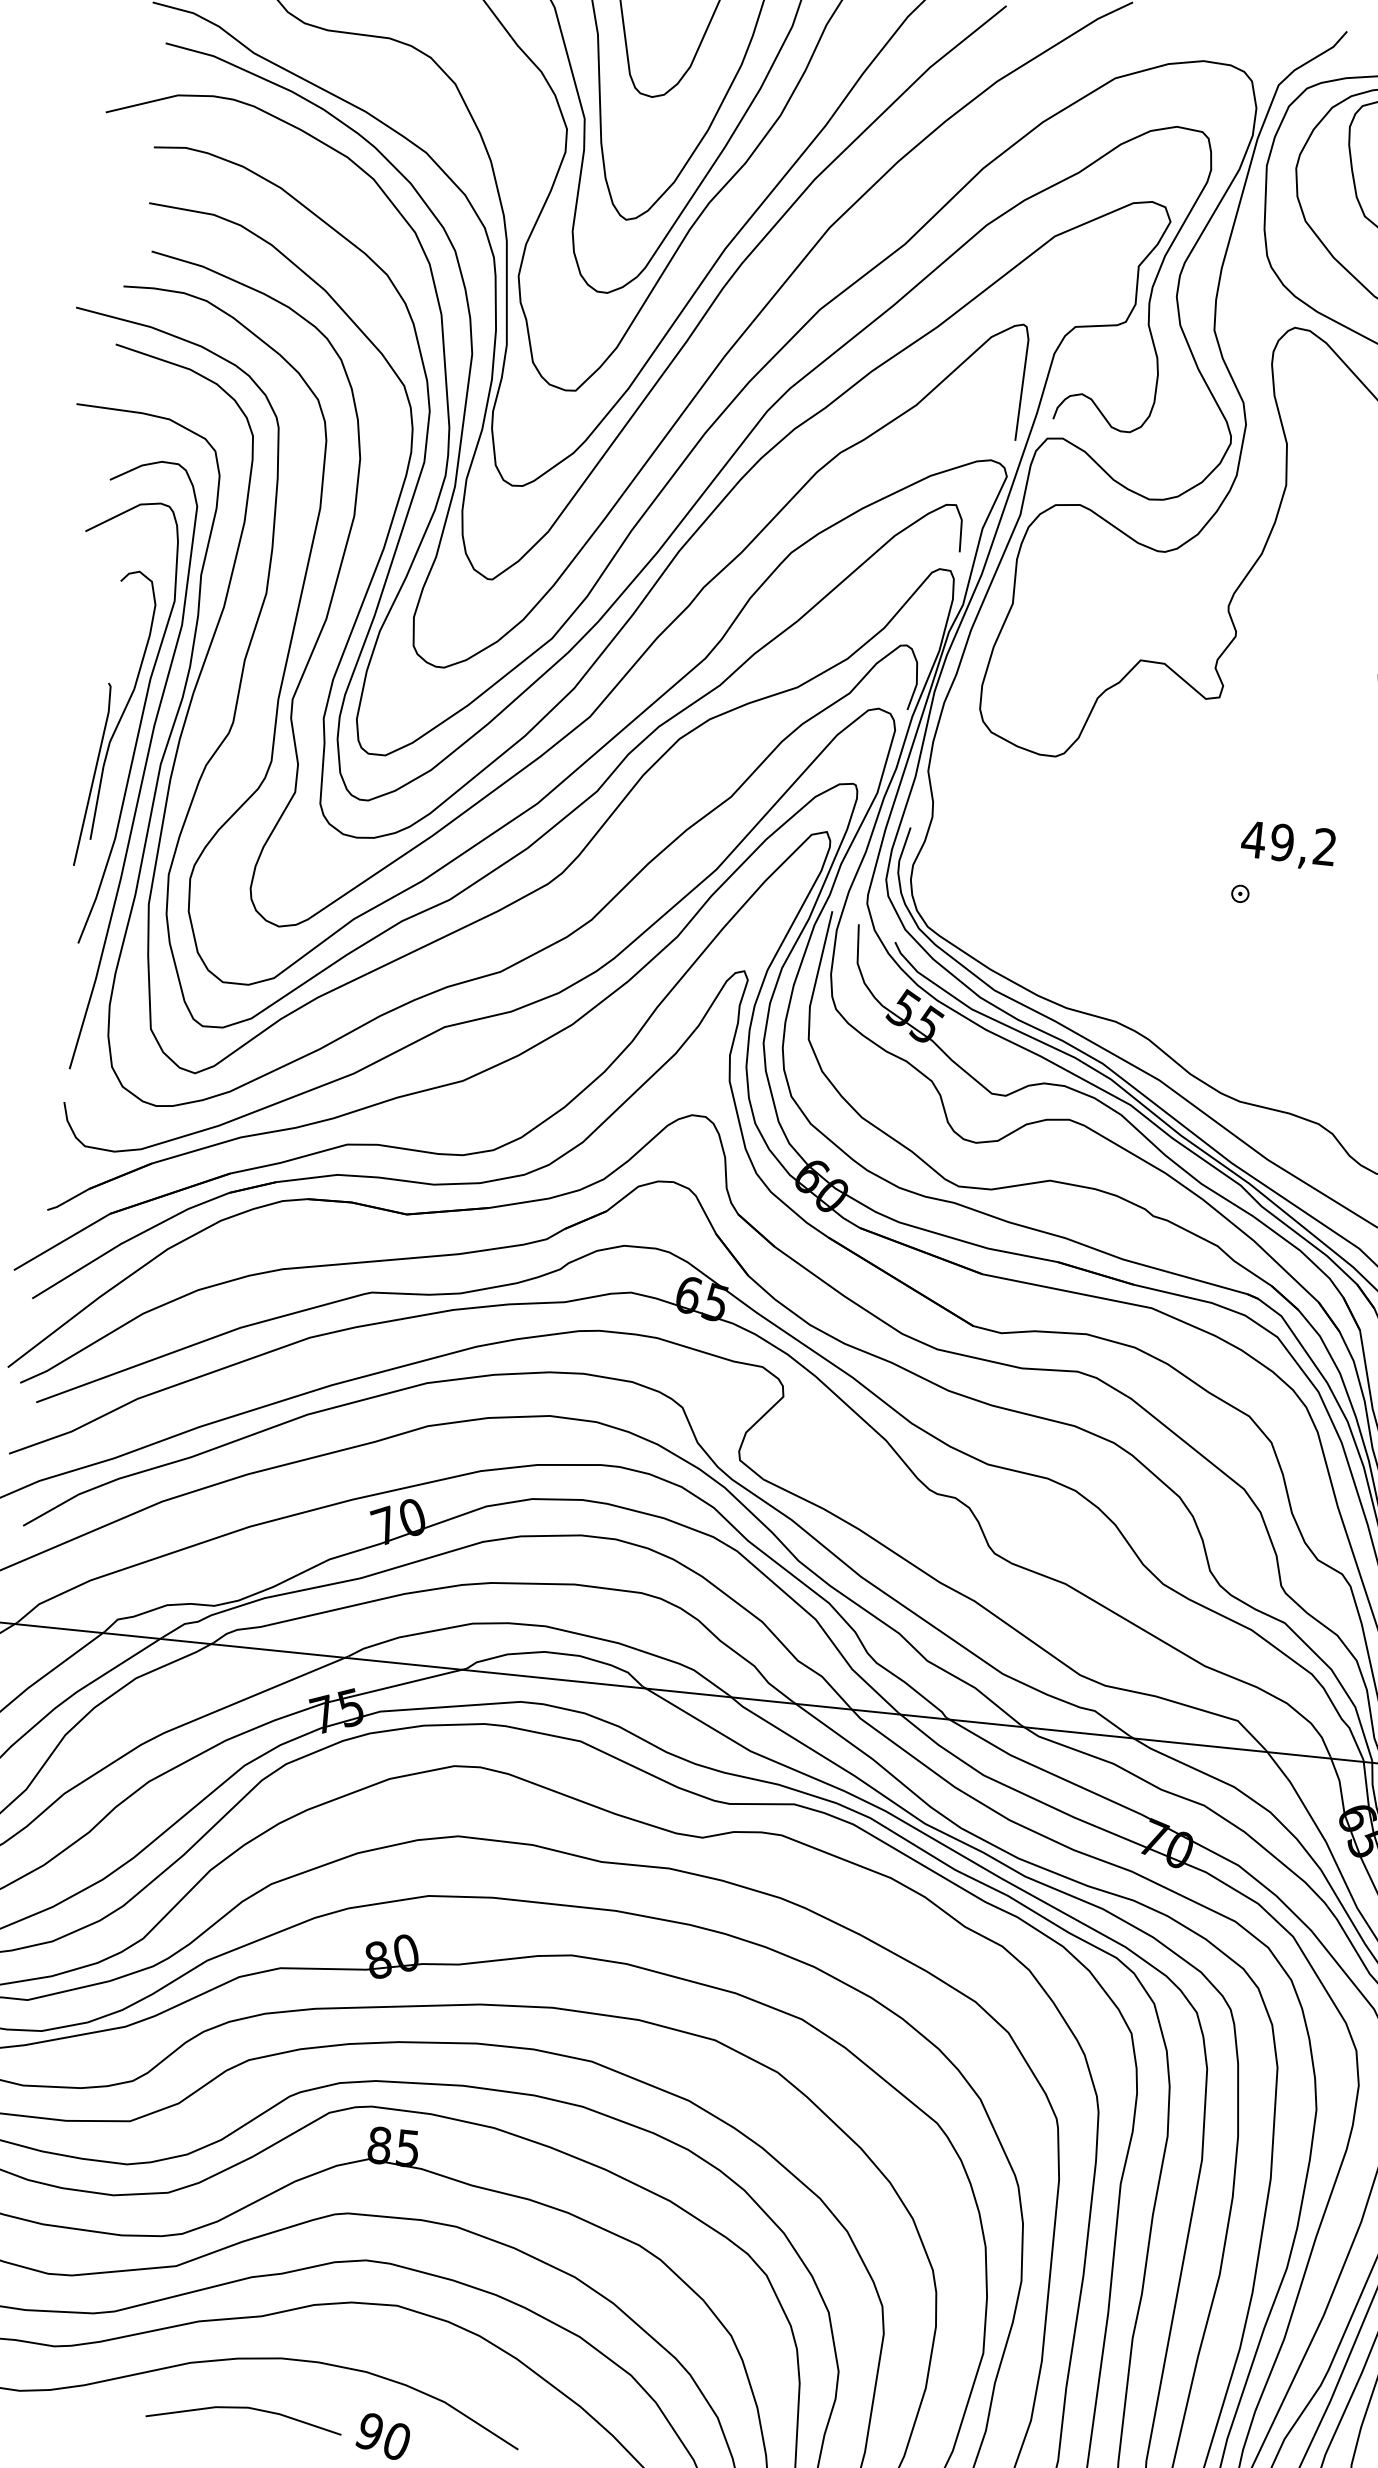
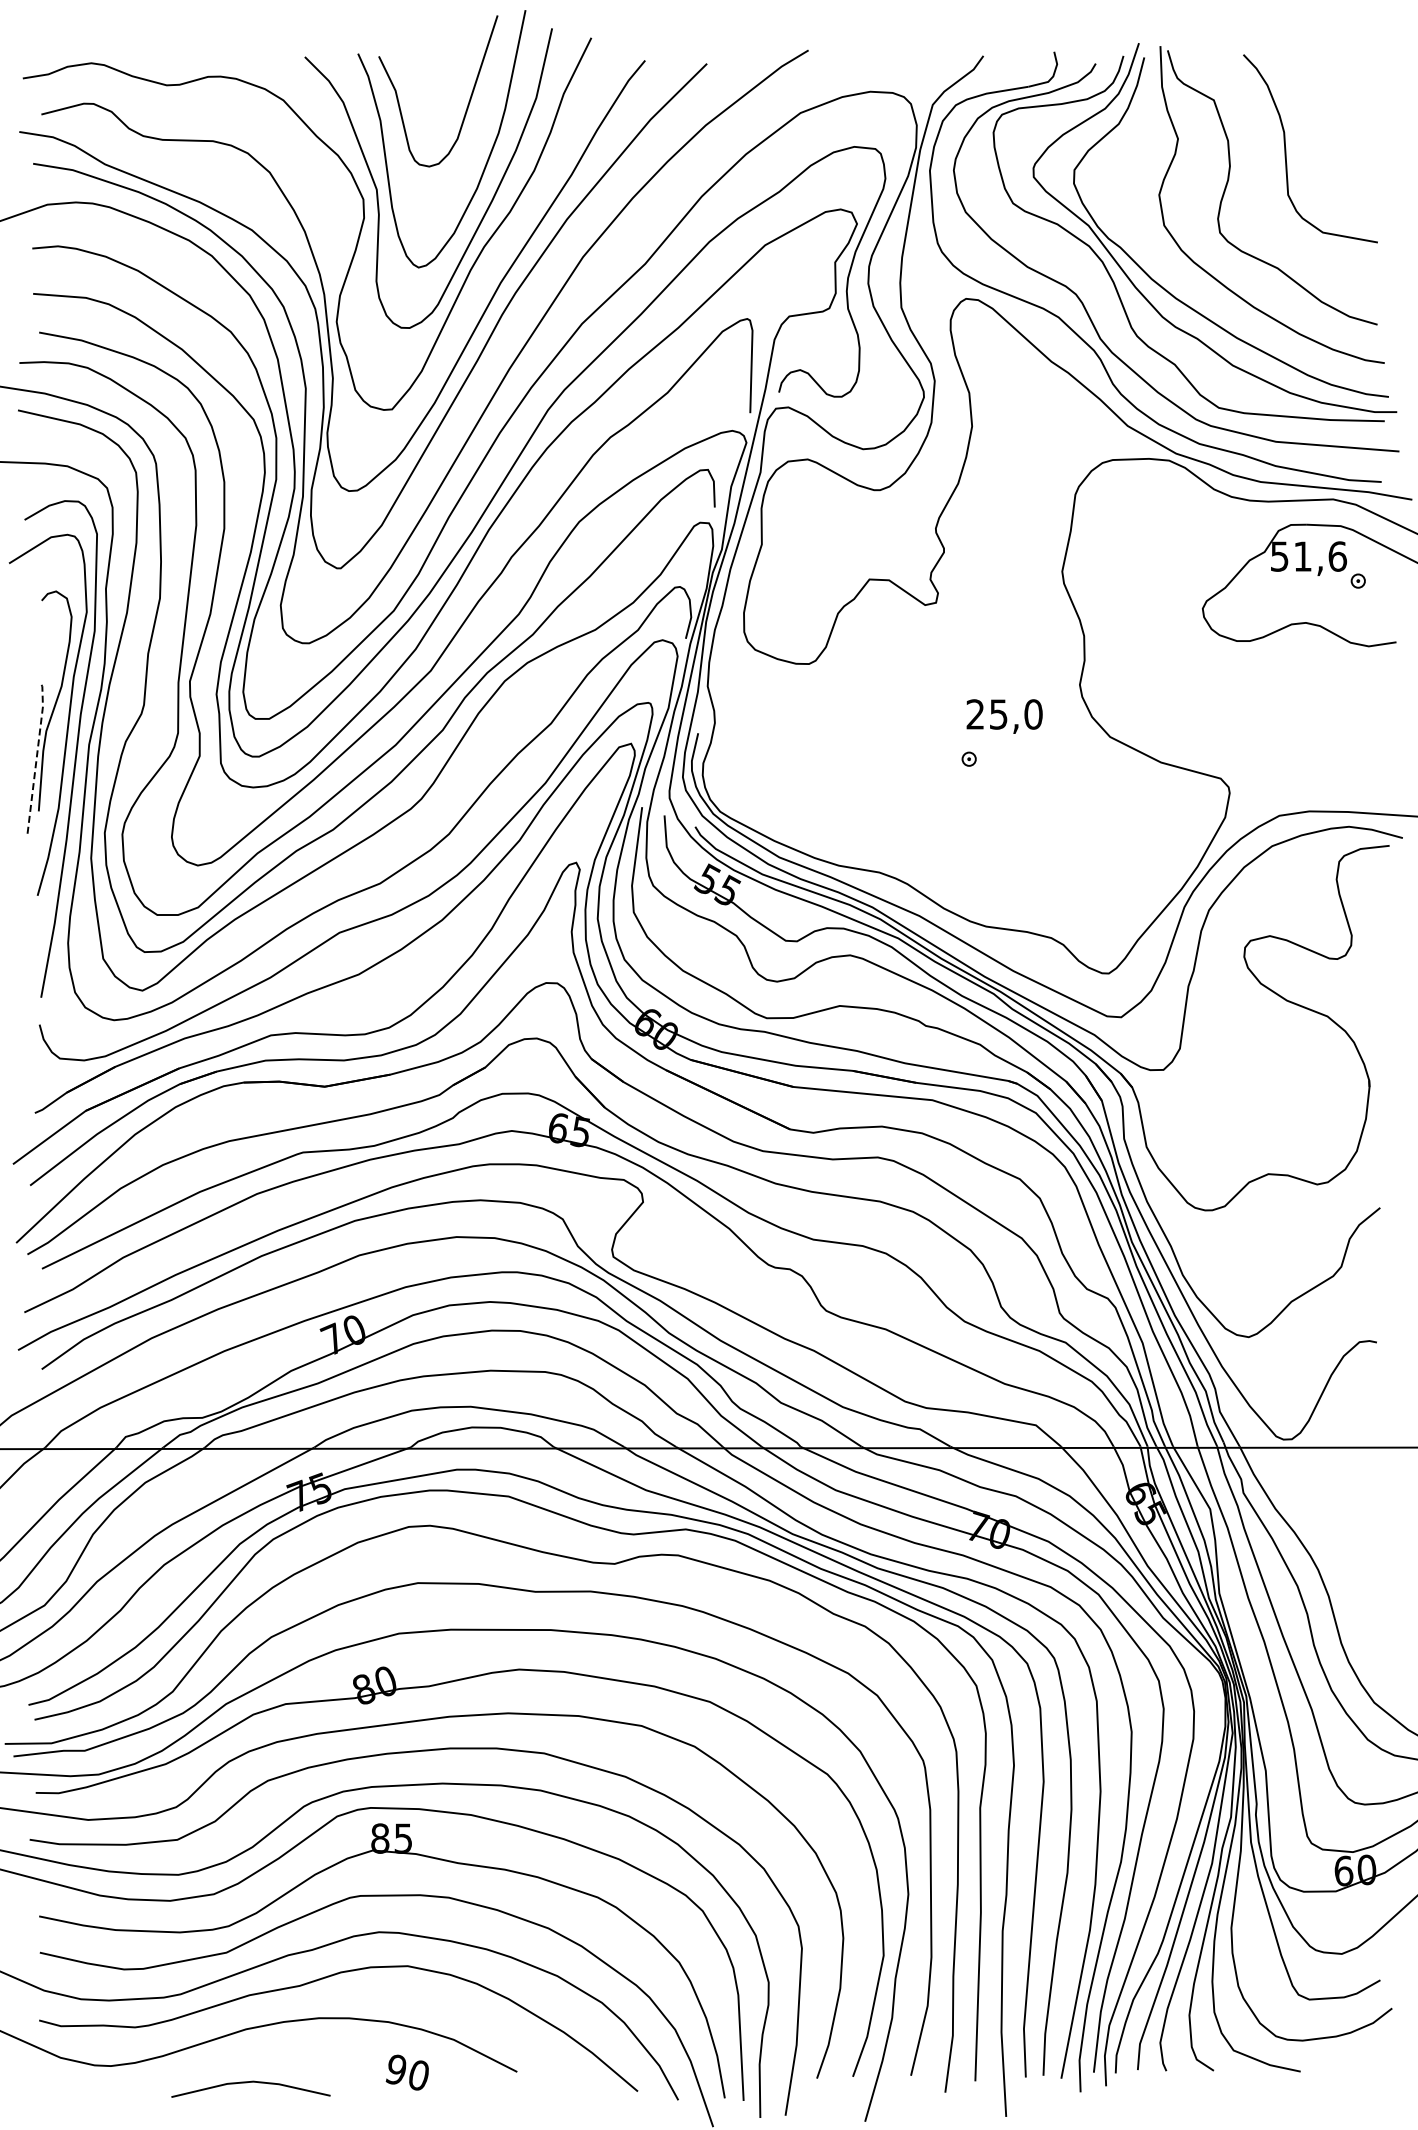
line: (94, 772) -> (36, 756), solid -> dashed
text: (1288, 843) -> (1003, 714), 49,2 -> 25,0
curve: (240, 2409) -> (247, 2083), moved

